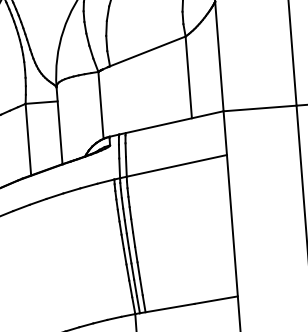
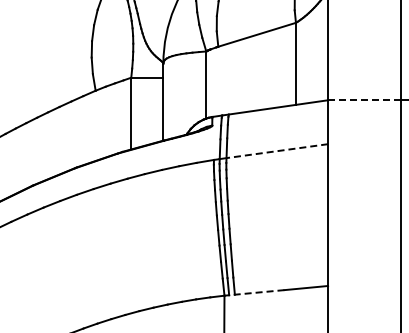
line: (259, 108) -> (364, 100), solid -> dashed
line: (176, 166) -> (276, 151), solid -> dashed
line: (166, 308) -> (256, 292), solid -> dashed

